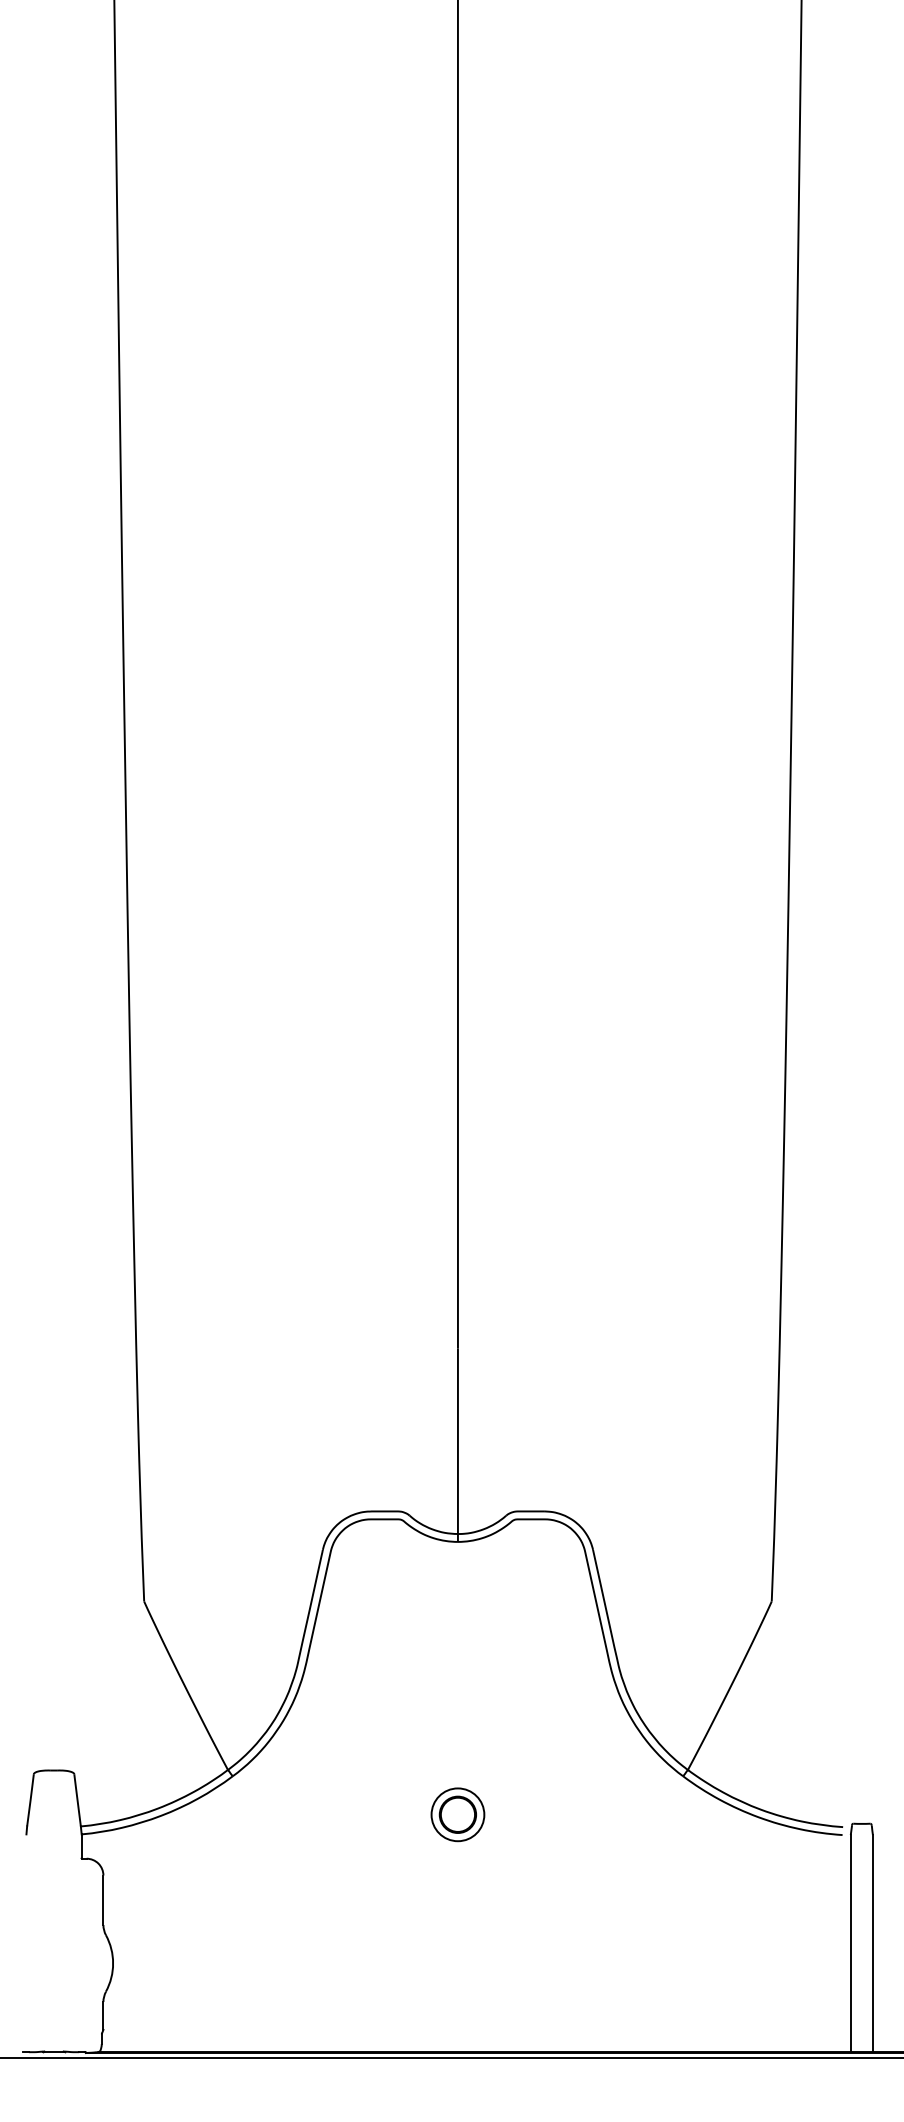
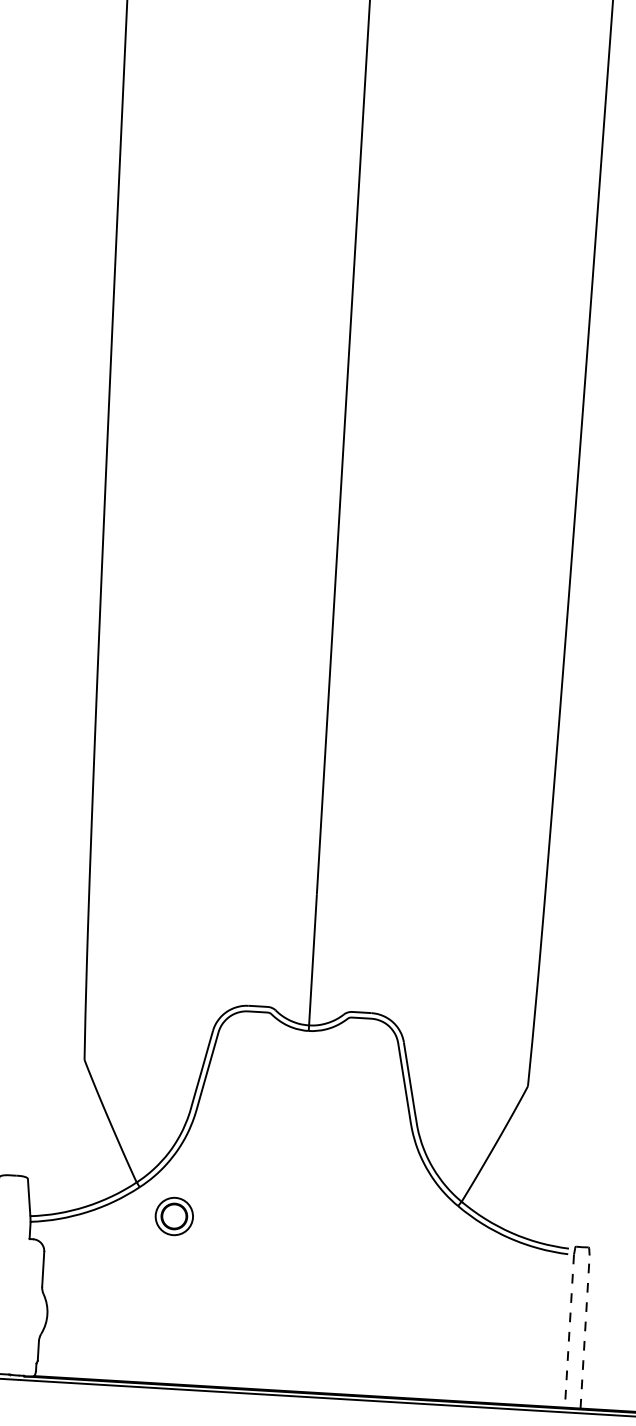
part: (457, 1814) -> (174, 1216), moved
line: (872, 1942) -> (584, 1331), solid -> dashed
line: (850, 1943) -> (569, 1331), solid -> dashed

